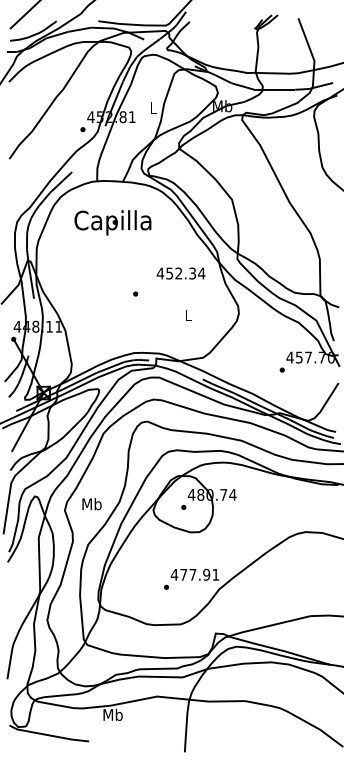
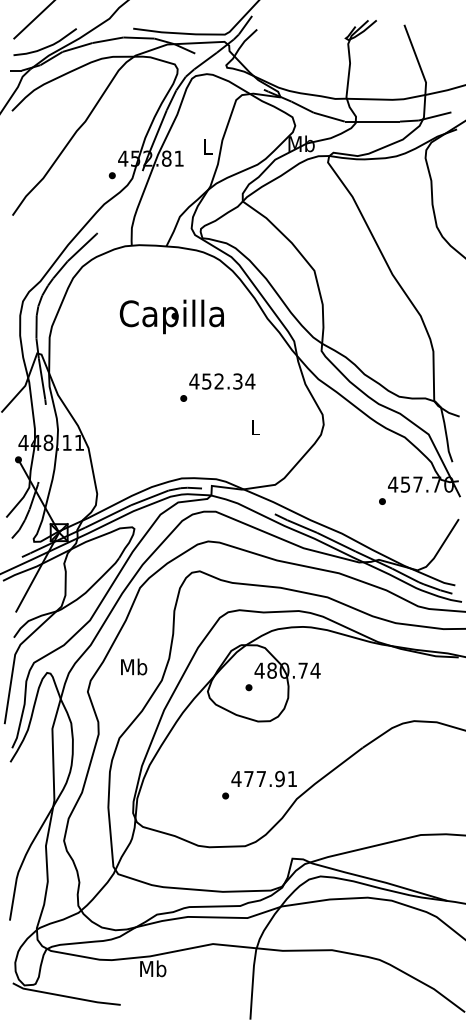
text: (112, 222) -> (171, 316), moved
text: (180, 273) -> (221, 381), moved
text: (91, 504) -> (133, 667), moved

